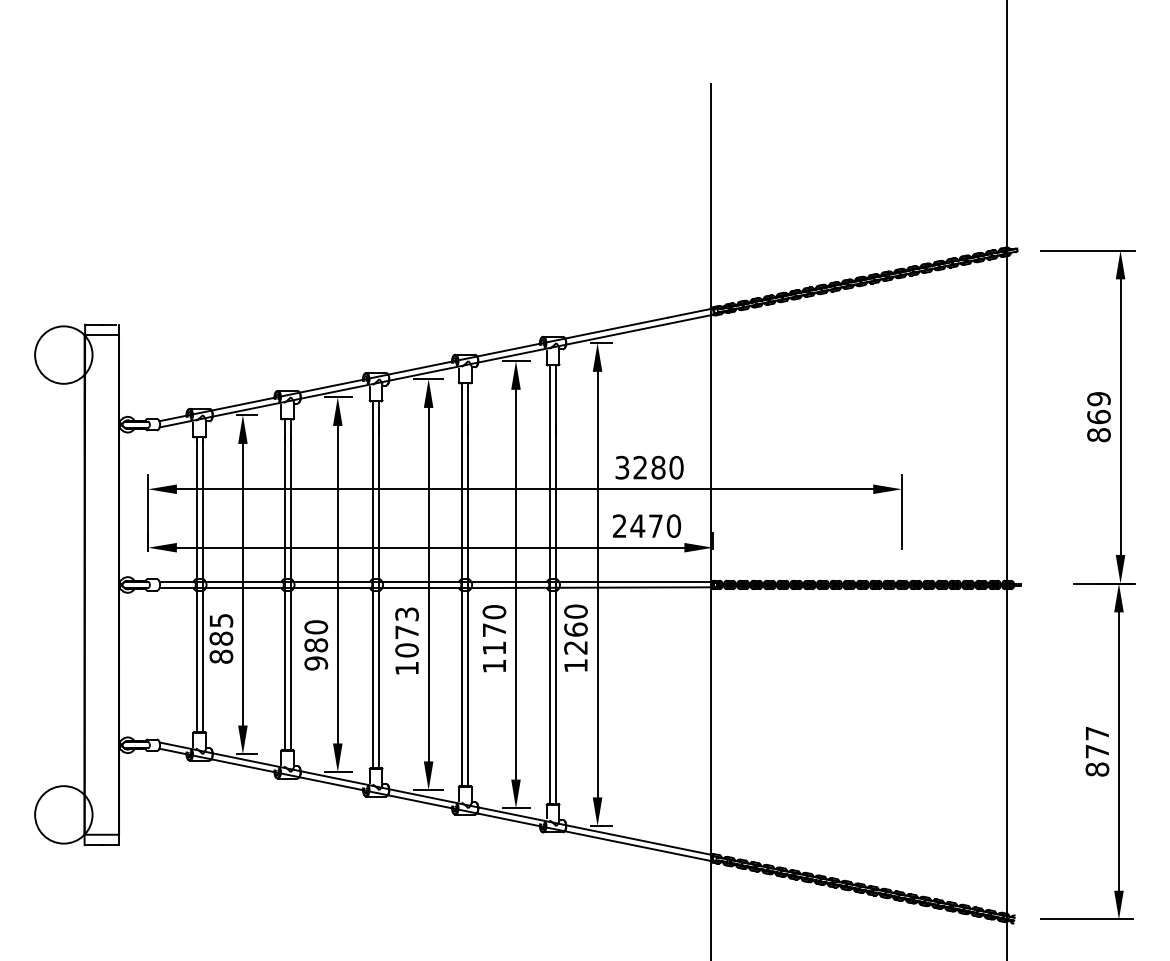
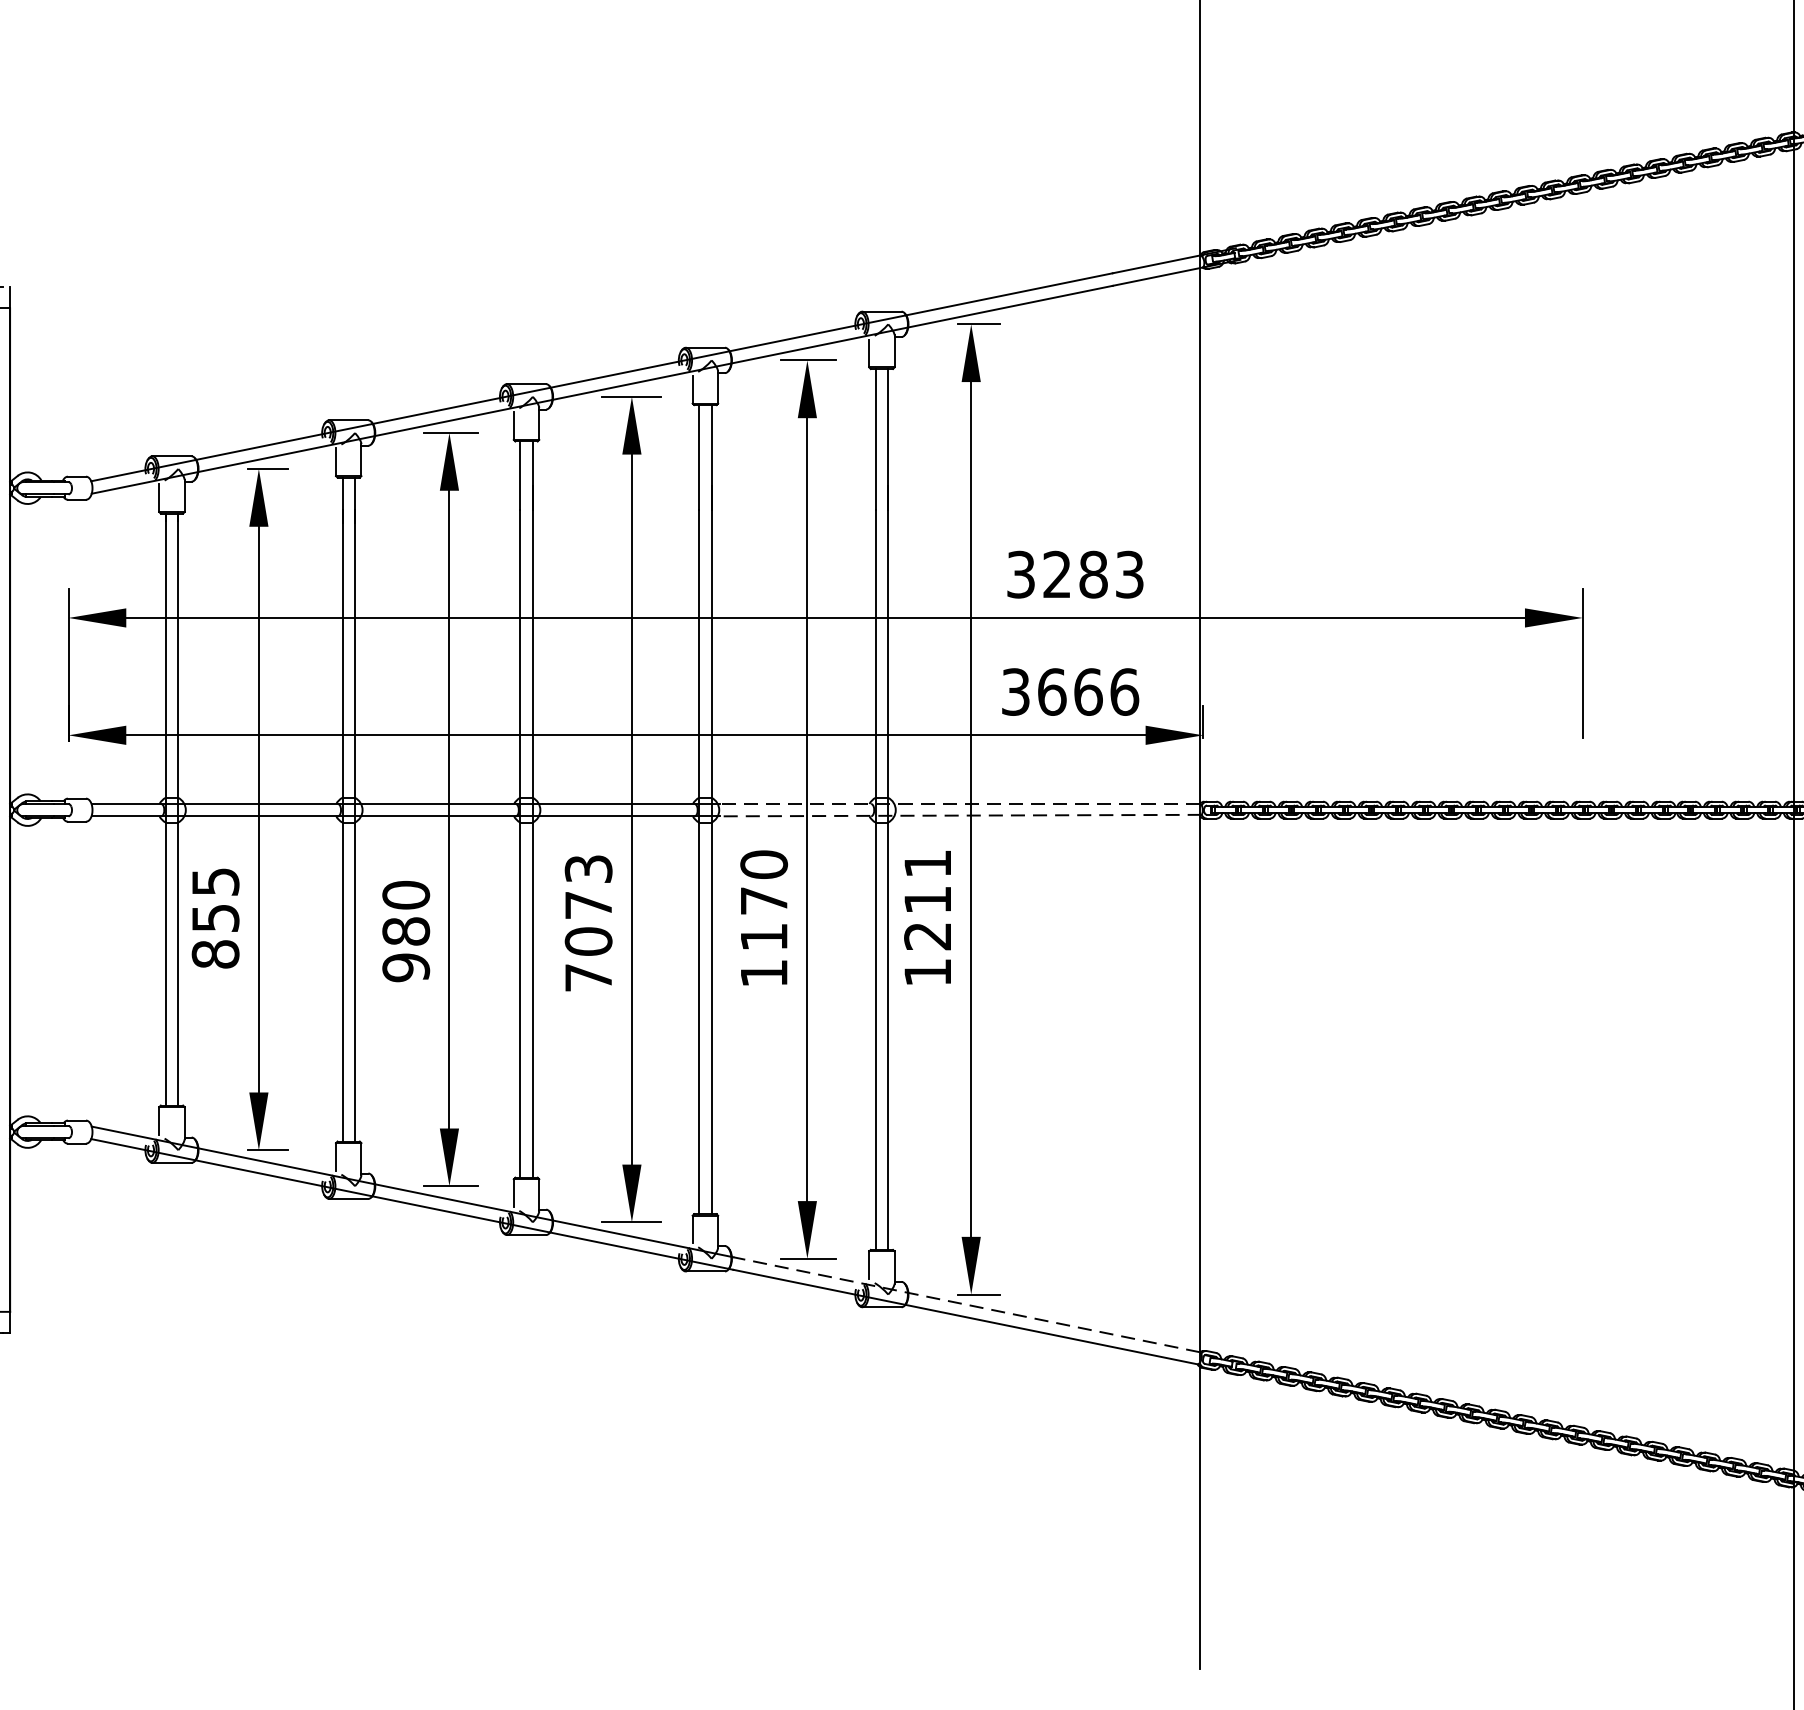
text: (676, 467) -> (1129, 574), 3280 -> 3283
text: (647, 526) -> (1071, 692), 2470 -> 3666
line: (591, 581) -> (959, 803), solid -> dashed
line: (592, 587) -> (961, 815), solid -> dashed
text: (575, 620) -> (926, 881), 1260 -> 1211
text: (221, 638) -> (215, 917), 885 -> 855
text: (406, 668) -> (587, 977), 1073 -> 7073
line: (595, 831) -> (967, 1305), solid -> dashed

